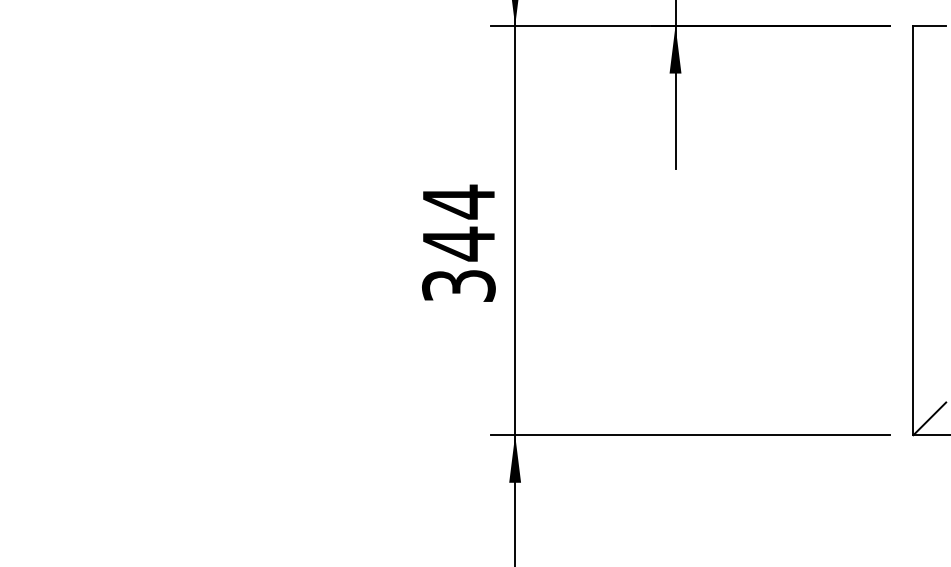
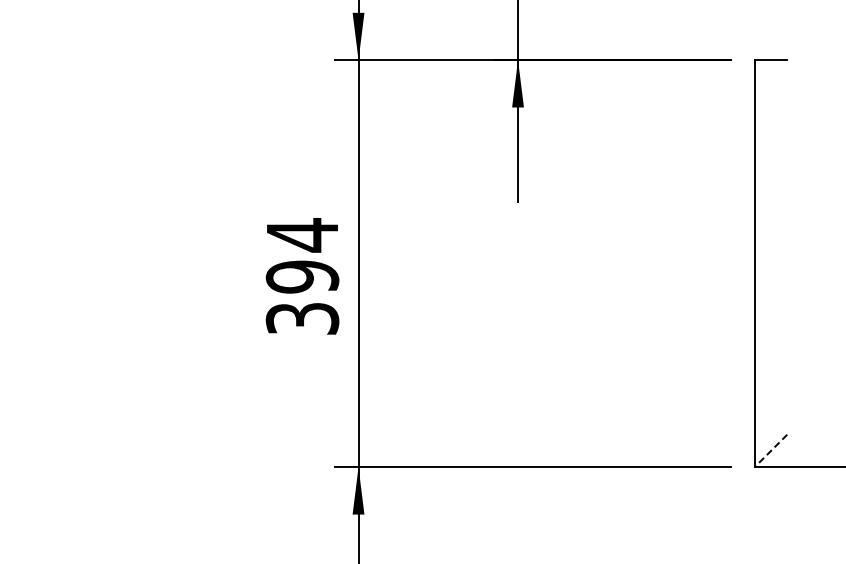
text: (458, 243) -> (302, 276), 344 -> 394
line: (929, 419) -> (770, 451), solid -> dashed

